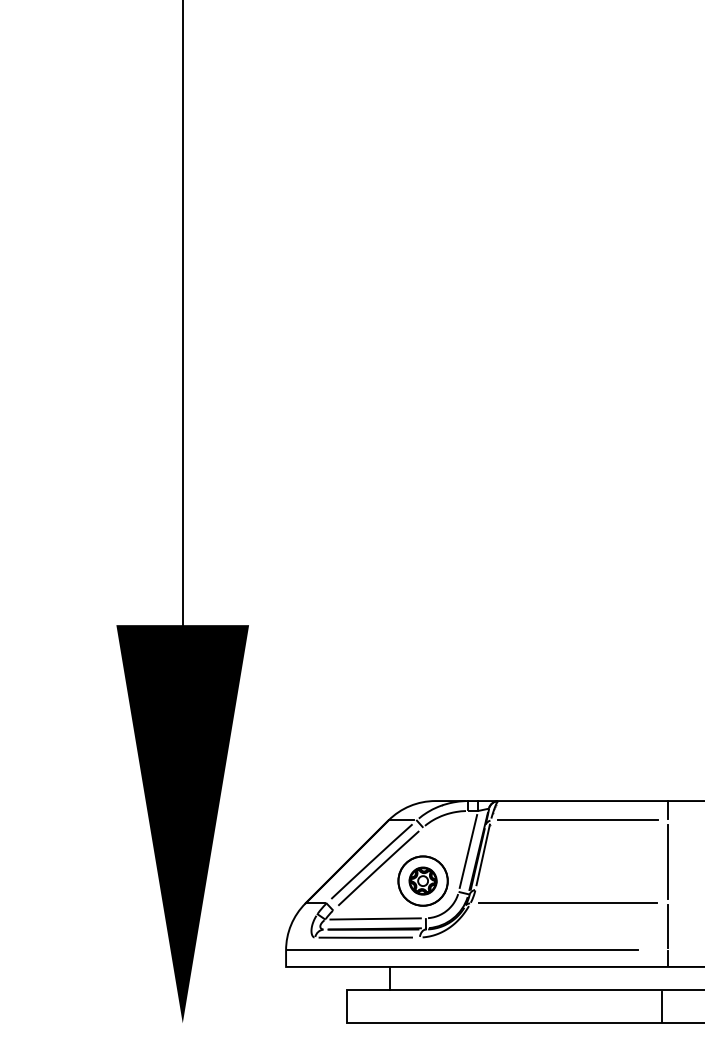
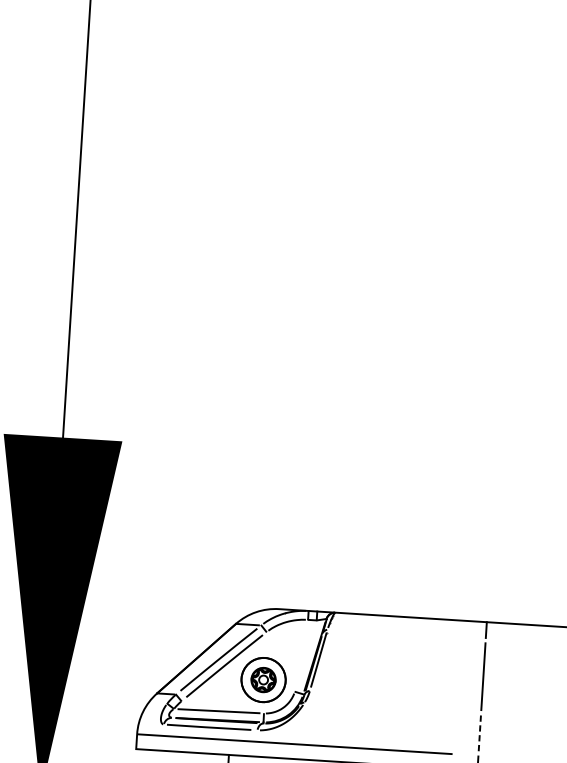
line: (578, 820) -> (405, 634), removed
line: (468, 851) -> (305, 656), removed
line: (568, 903) -> (392, 708), removed
line: (667, 927) -> (479, 735), solid -> dashed

